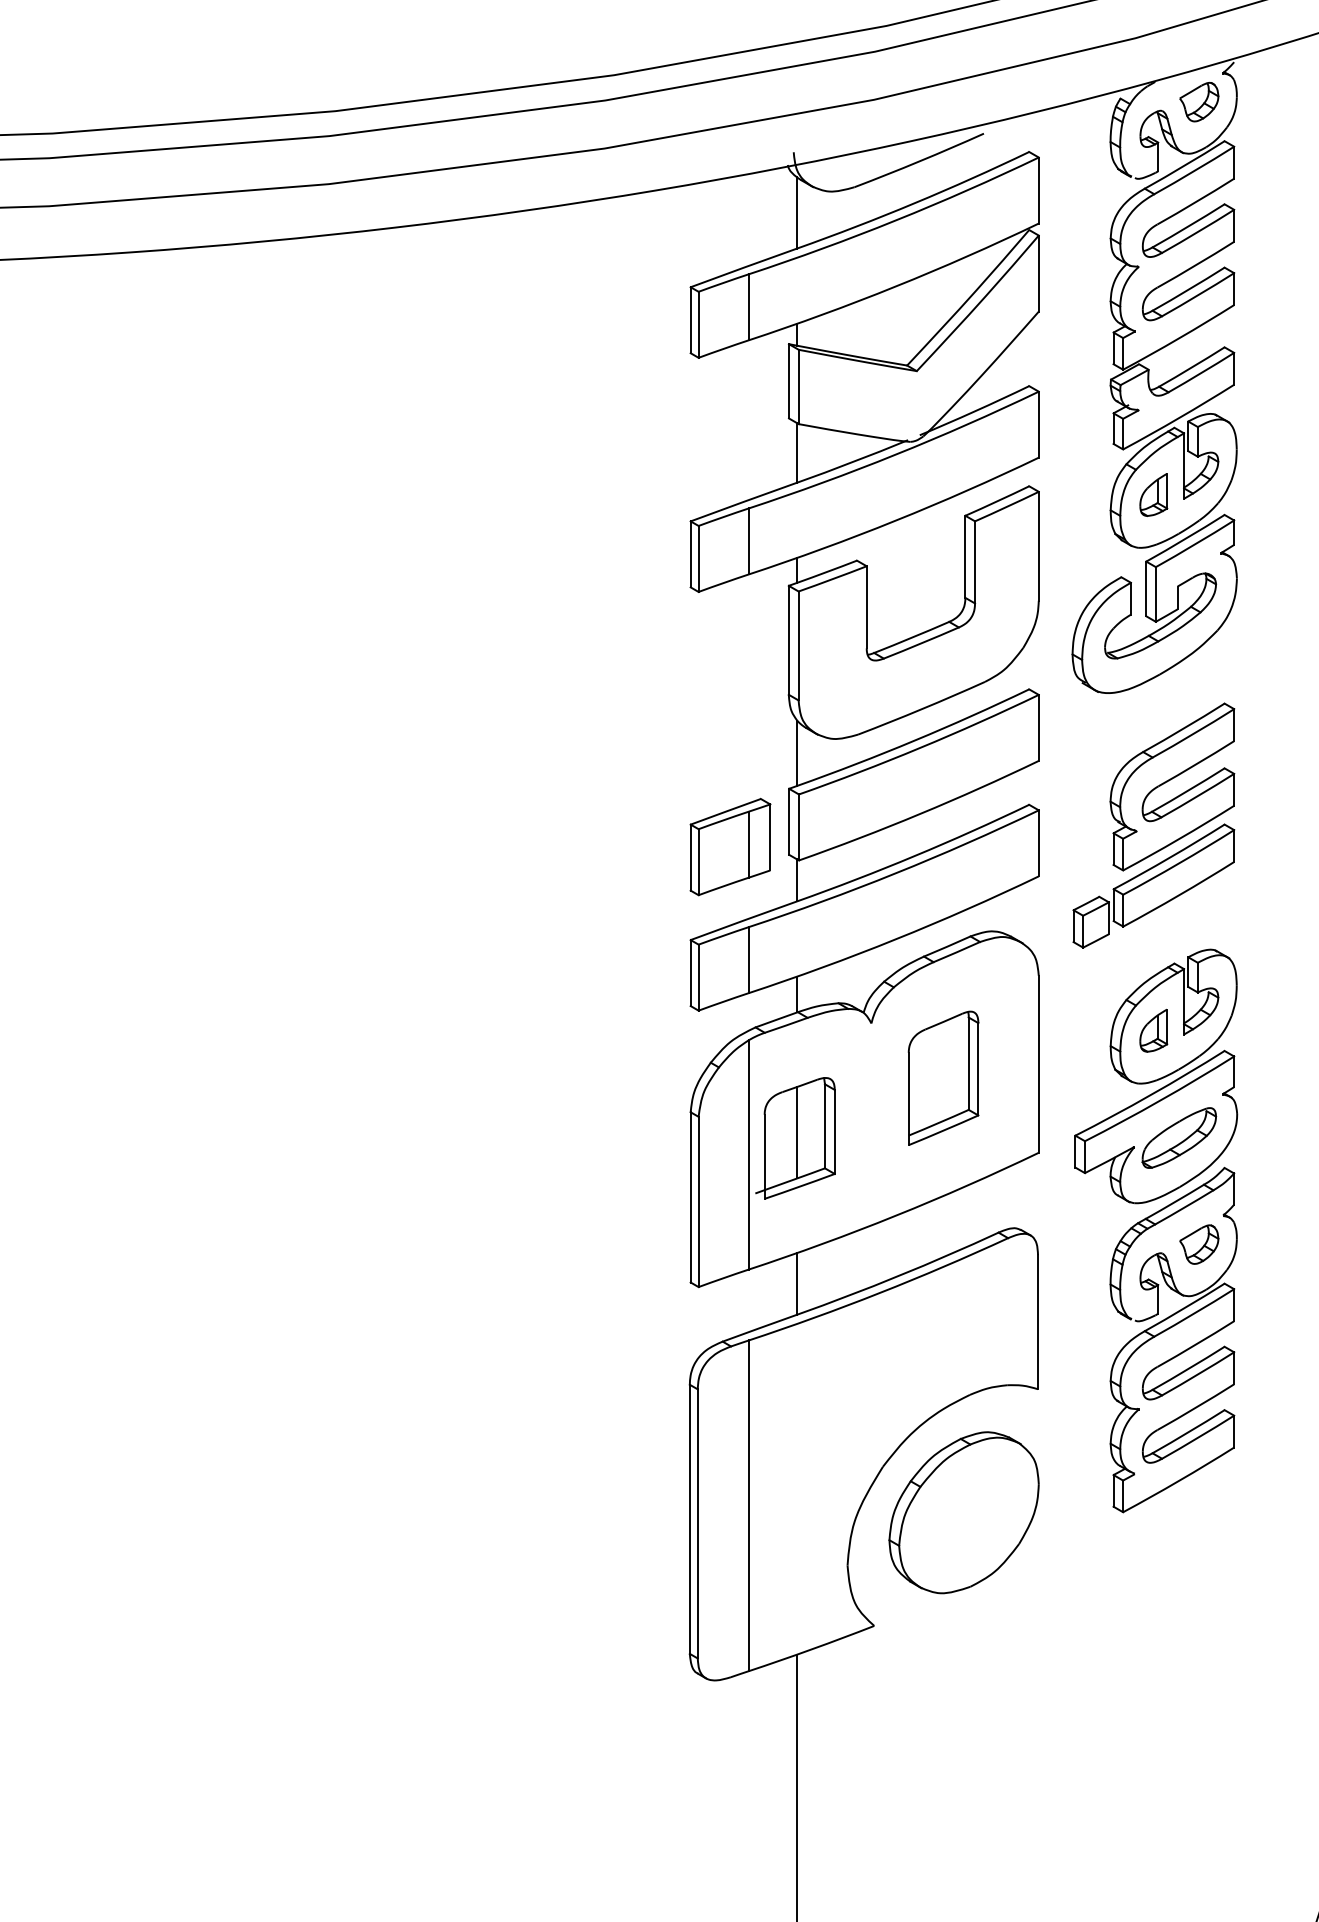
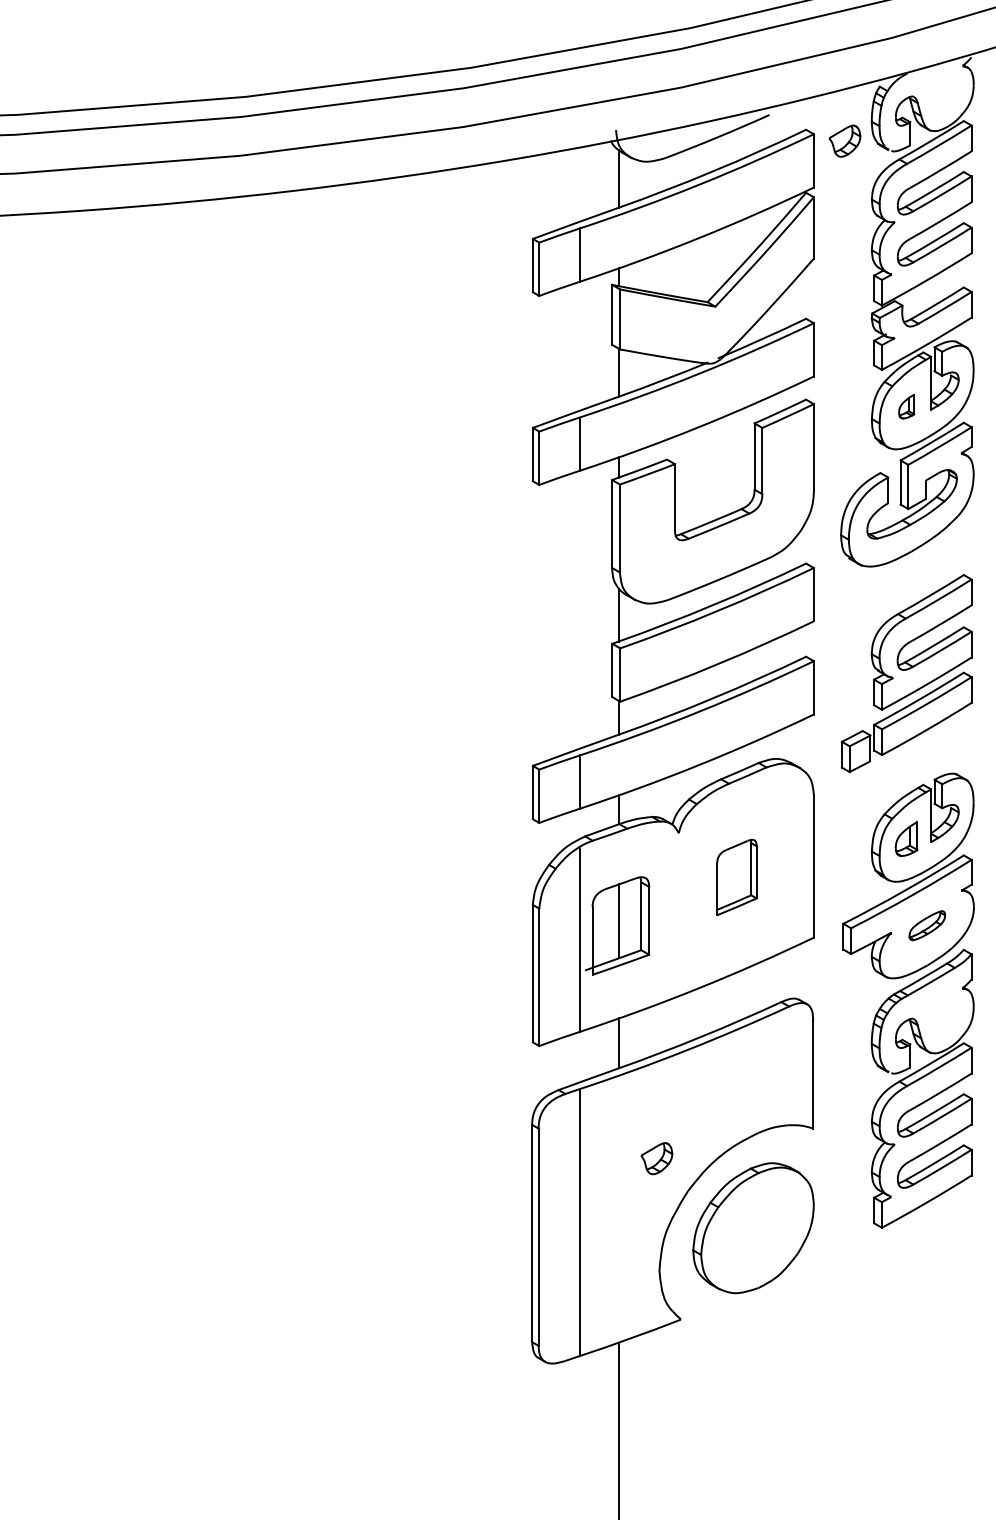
part: (1199, 101) -> (845, 140), moved
part: (1153, 494) -> (906, 406), size x0.7
part: (730, 846) -> (564, 690), removed
part: (943, 1077) -> (736, 876), size x0.7
part: (1179, 1137) -> (927, 925), size x0.6
part: (1199, 1244) -> (657, 1158), moved

